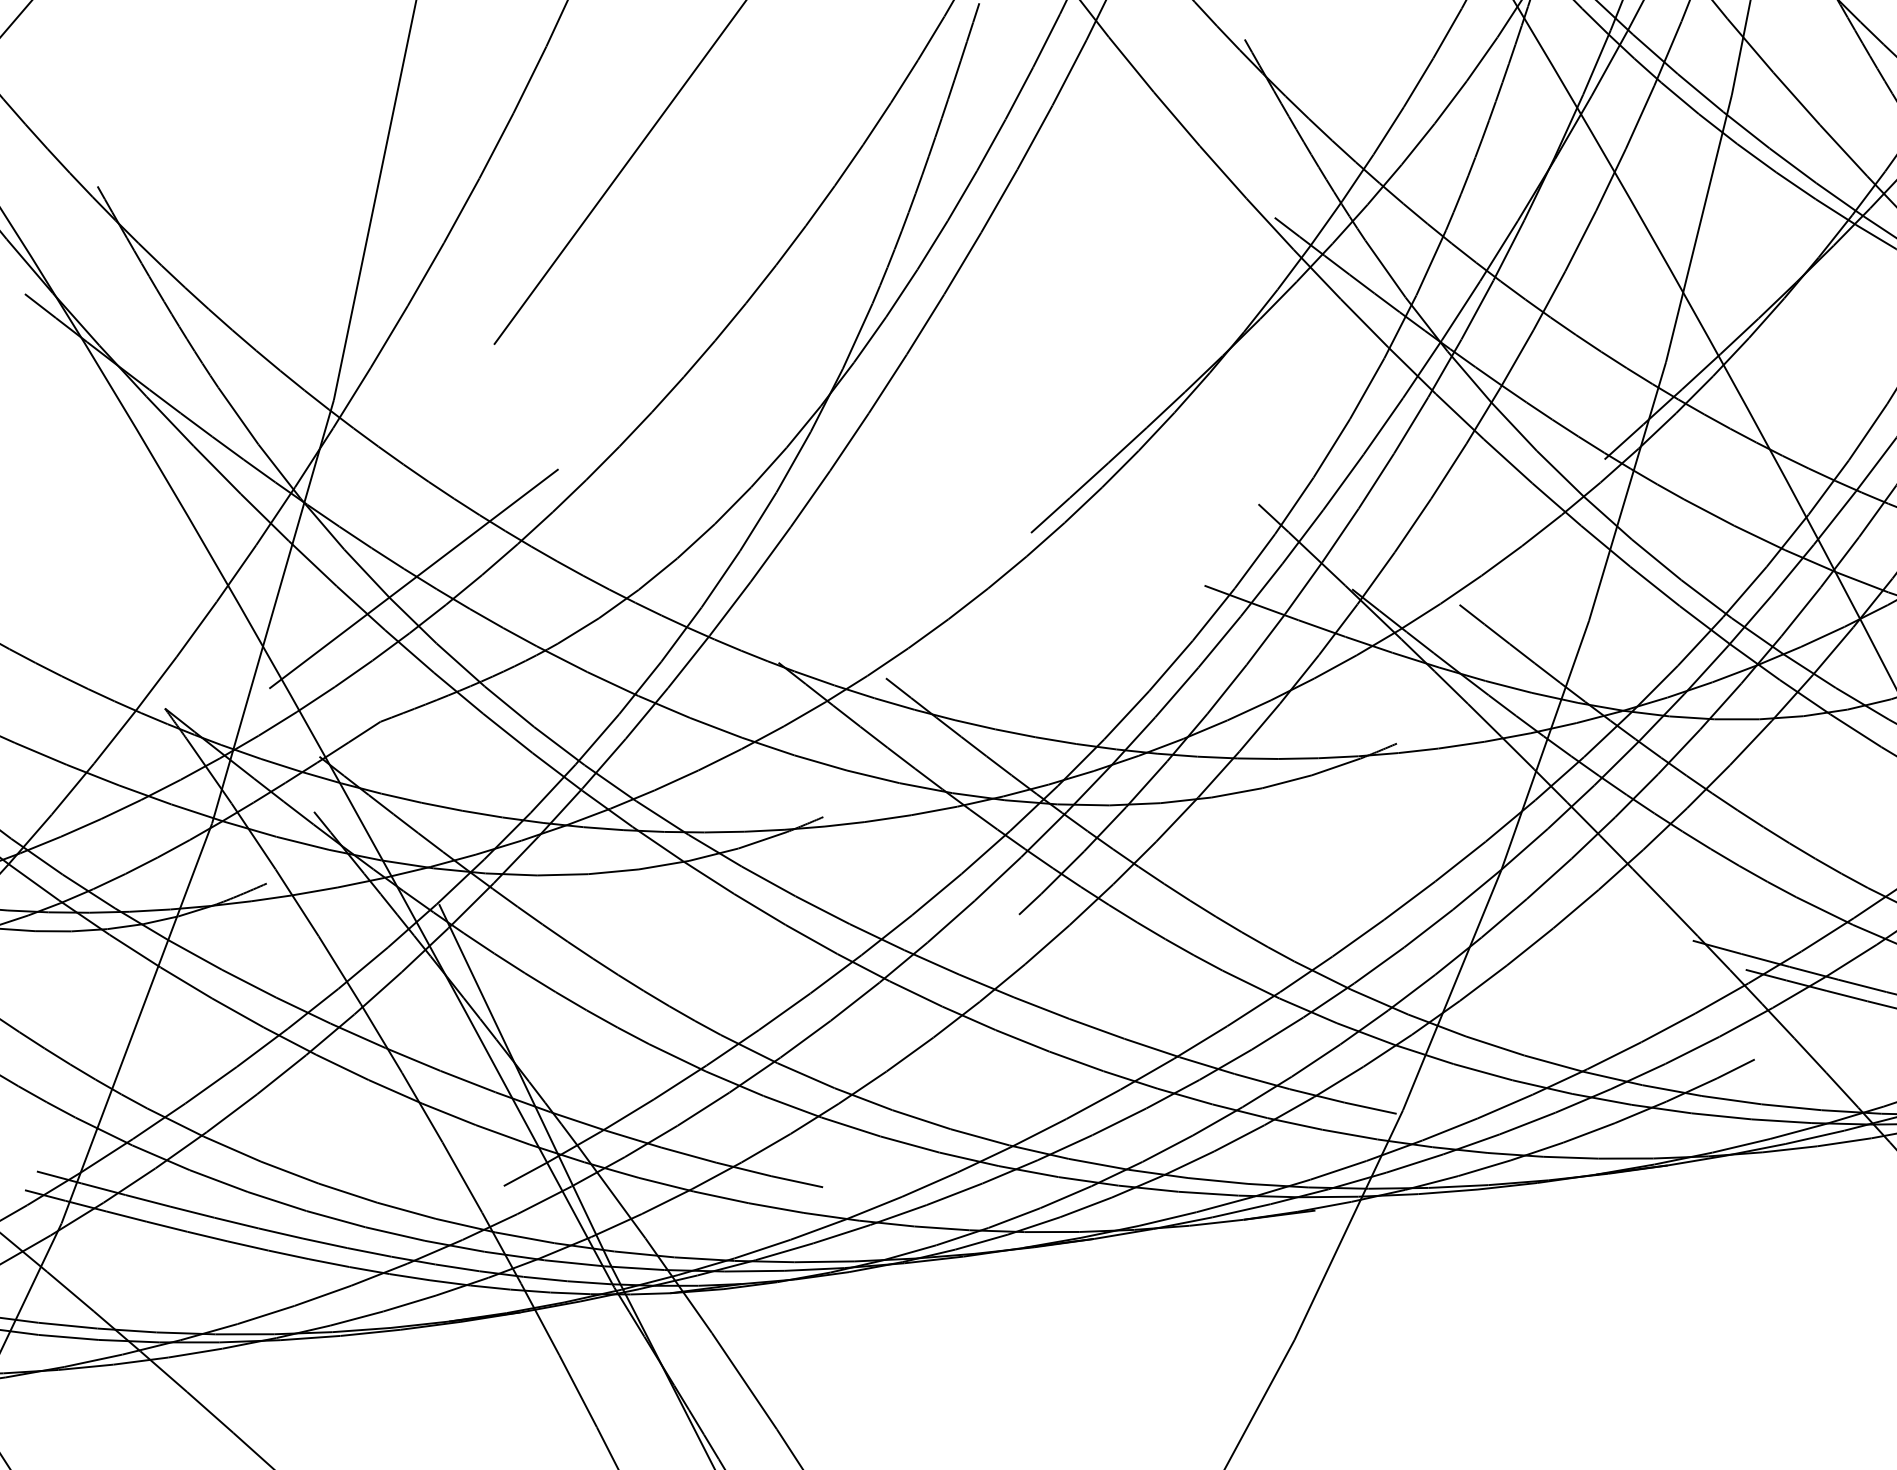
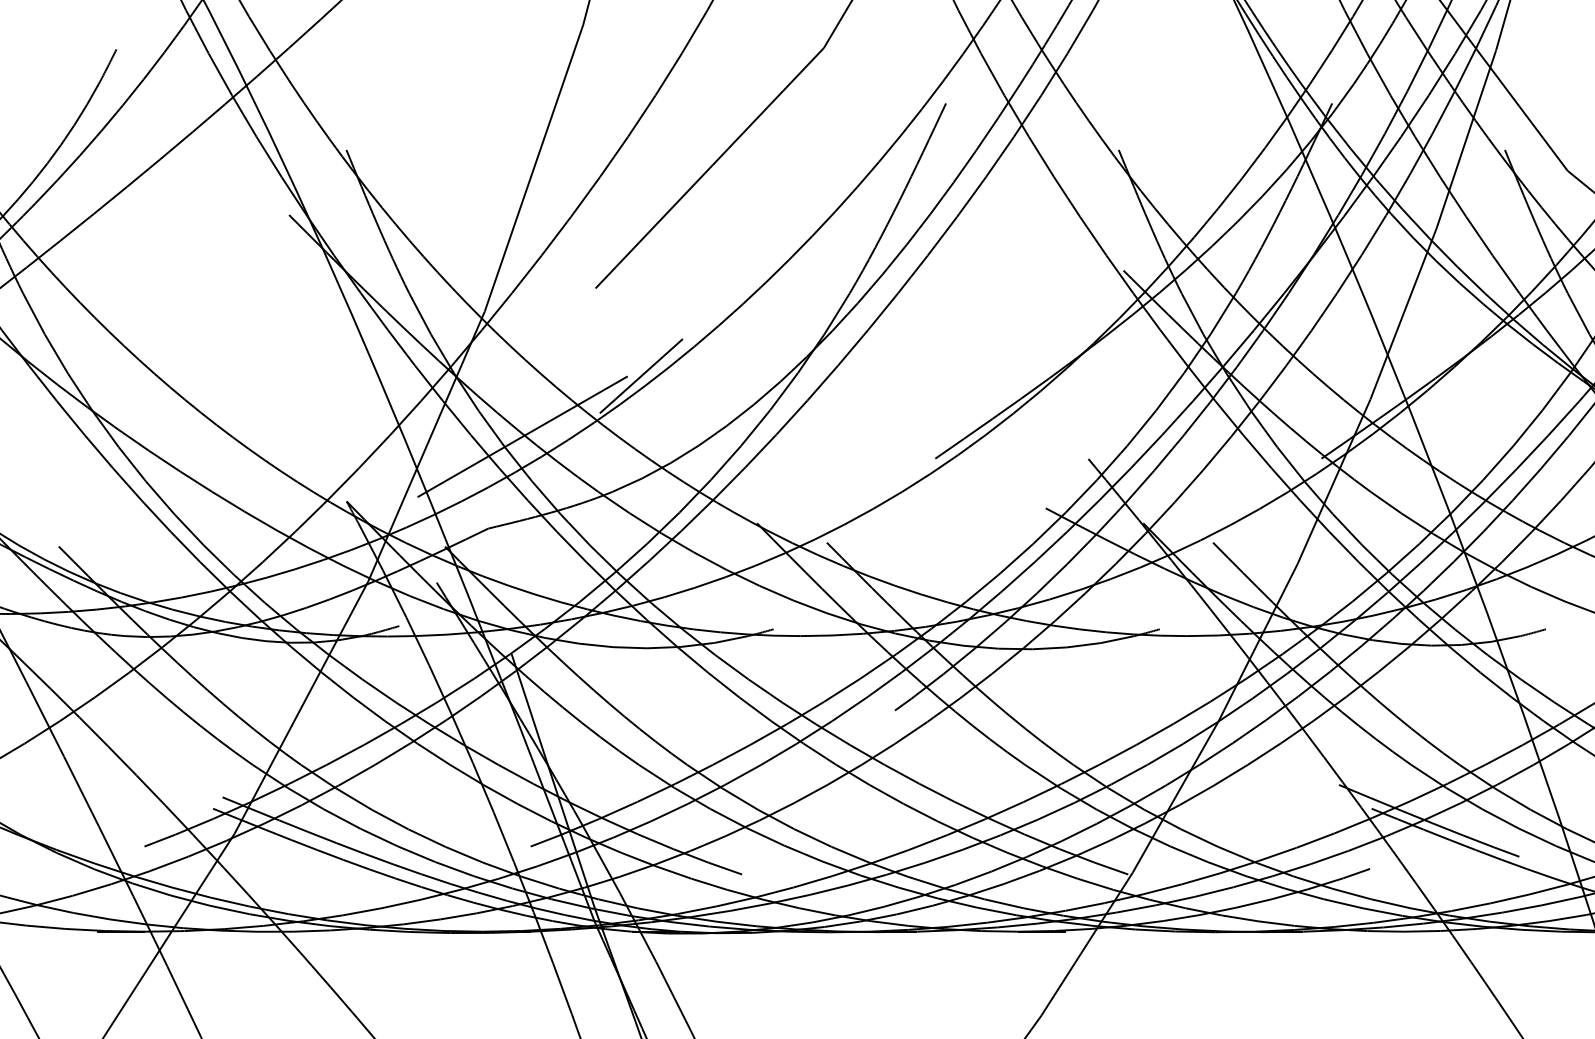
line: (577, 466) -> (640, 376), added

